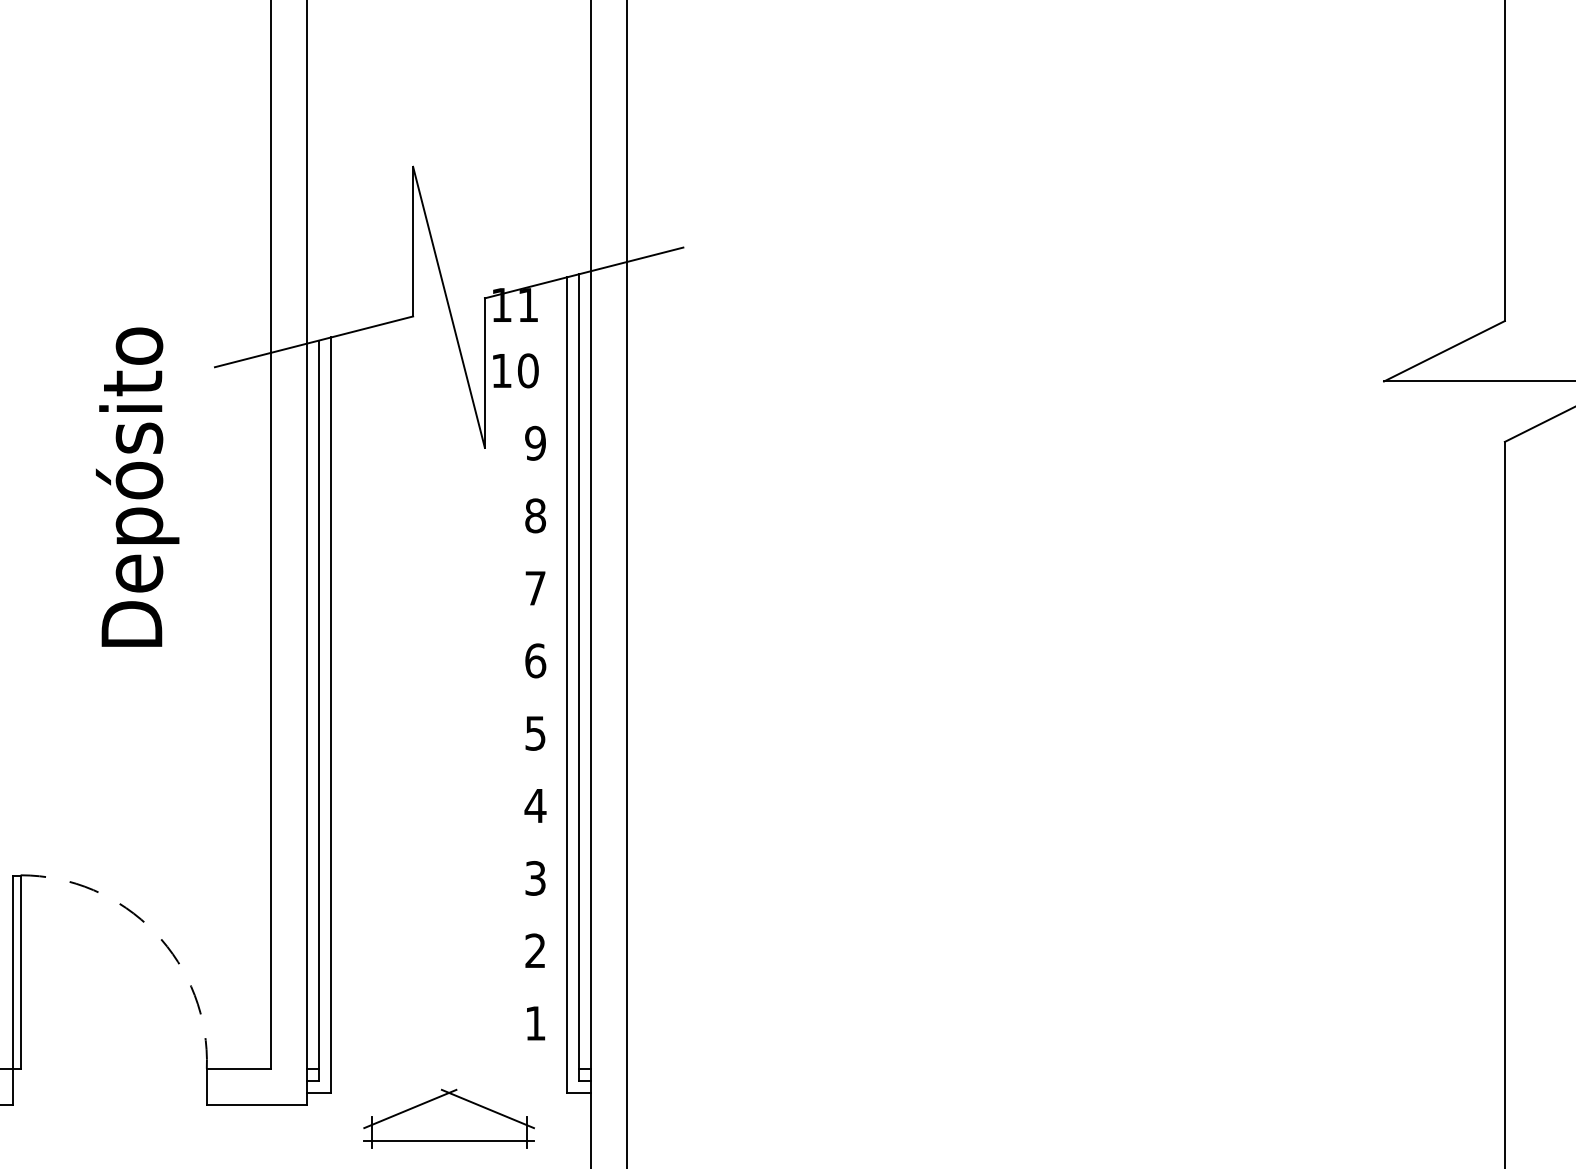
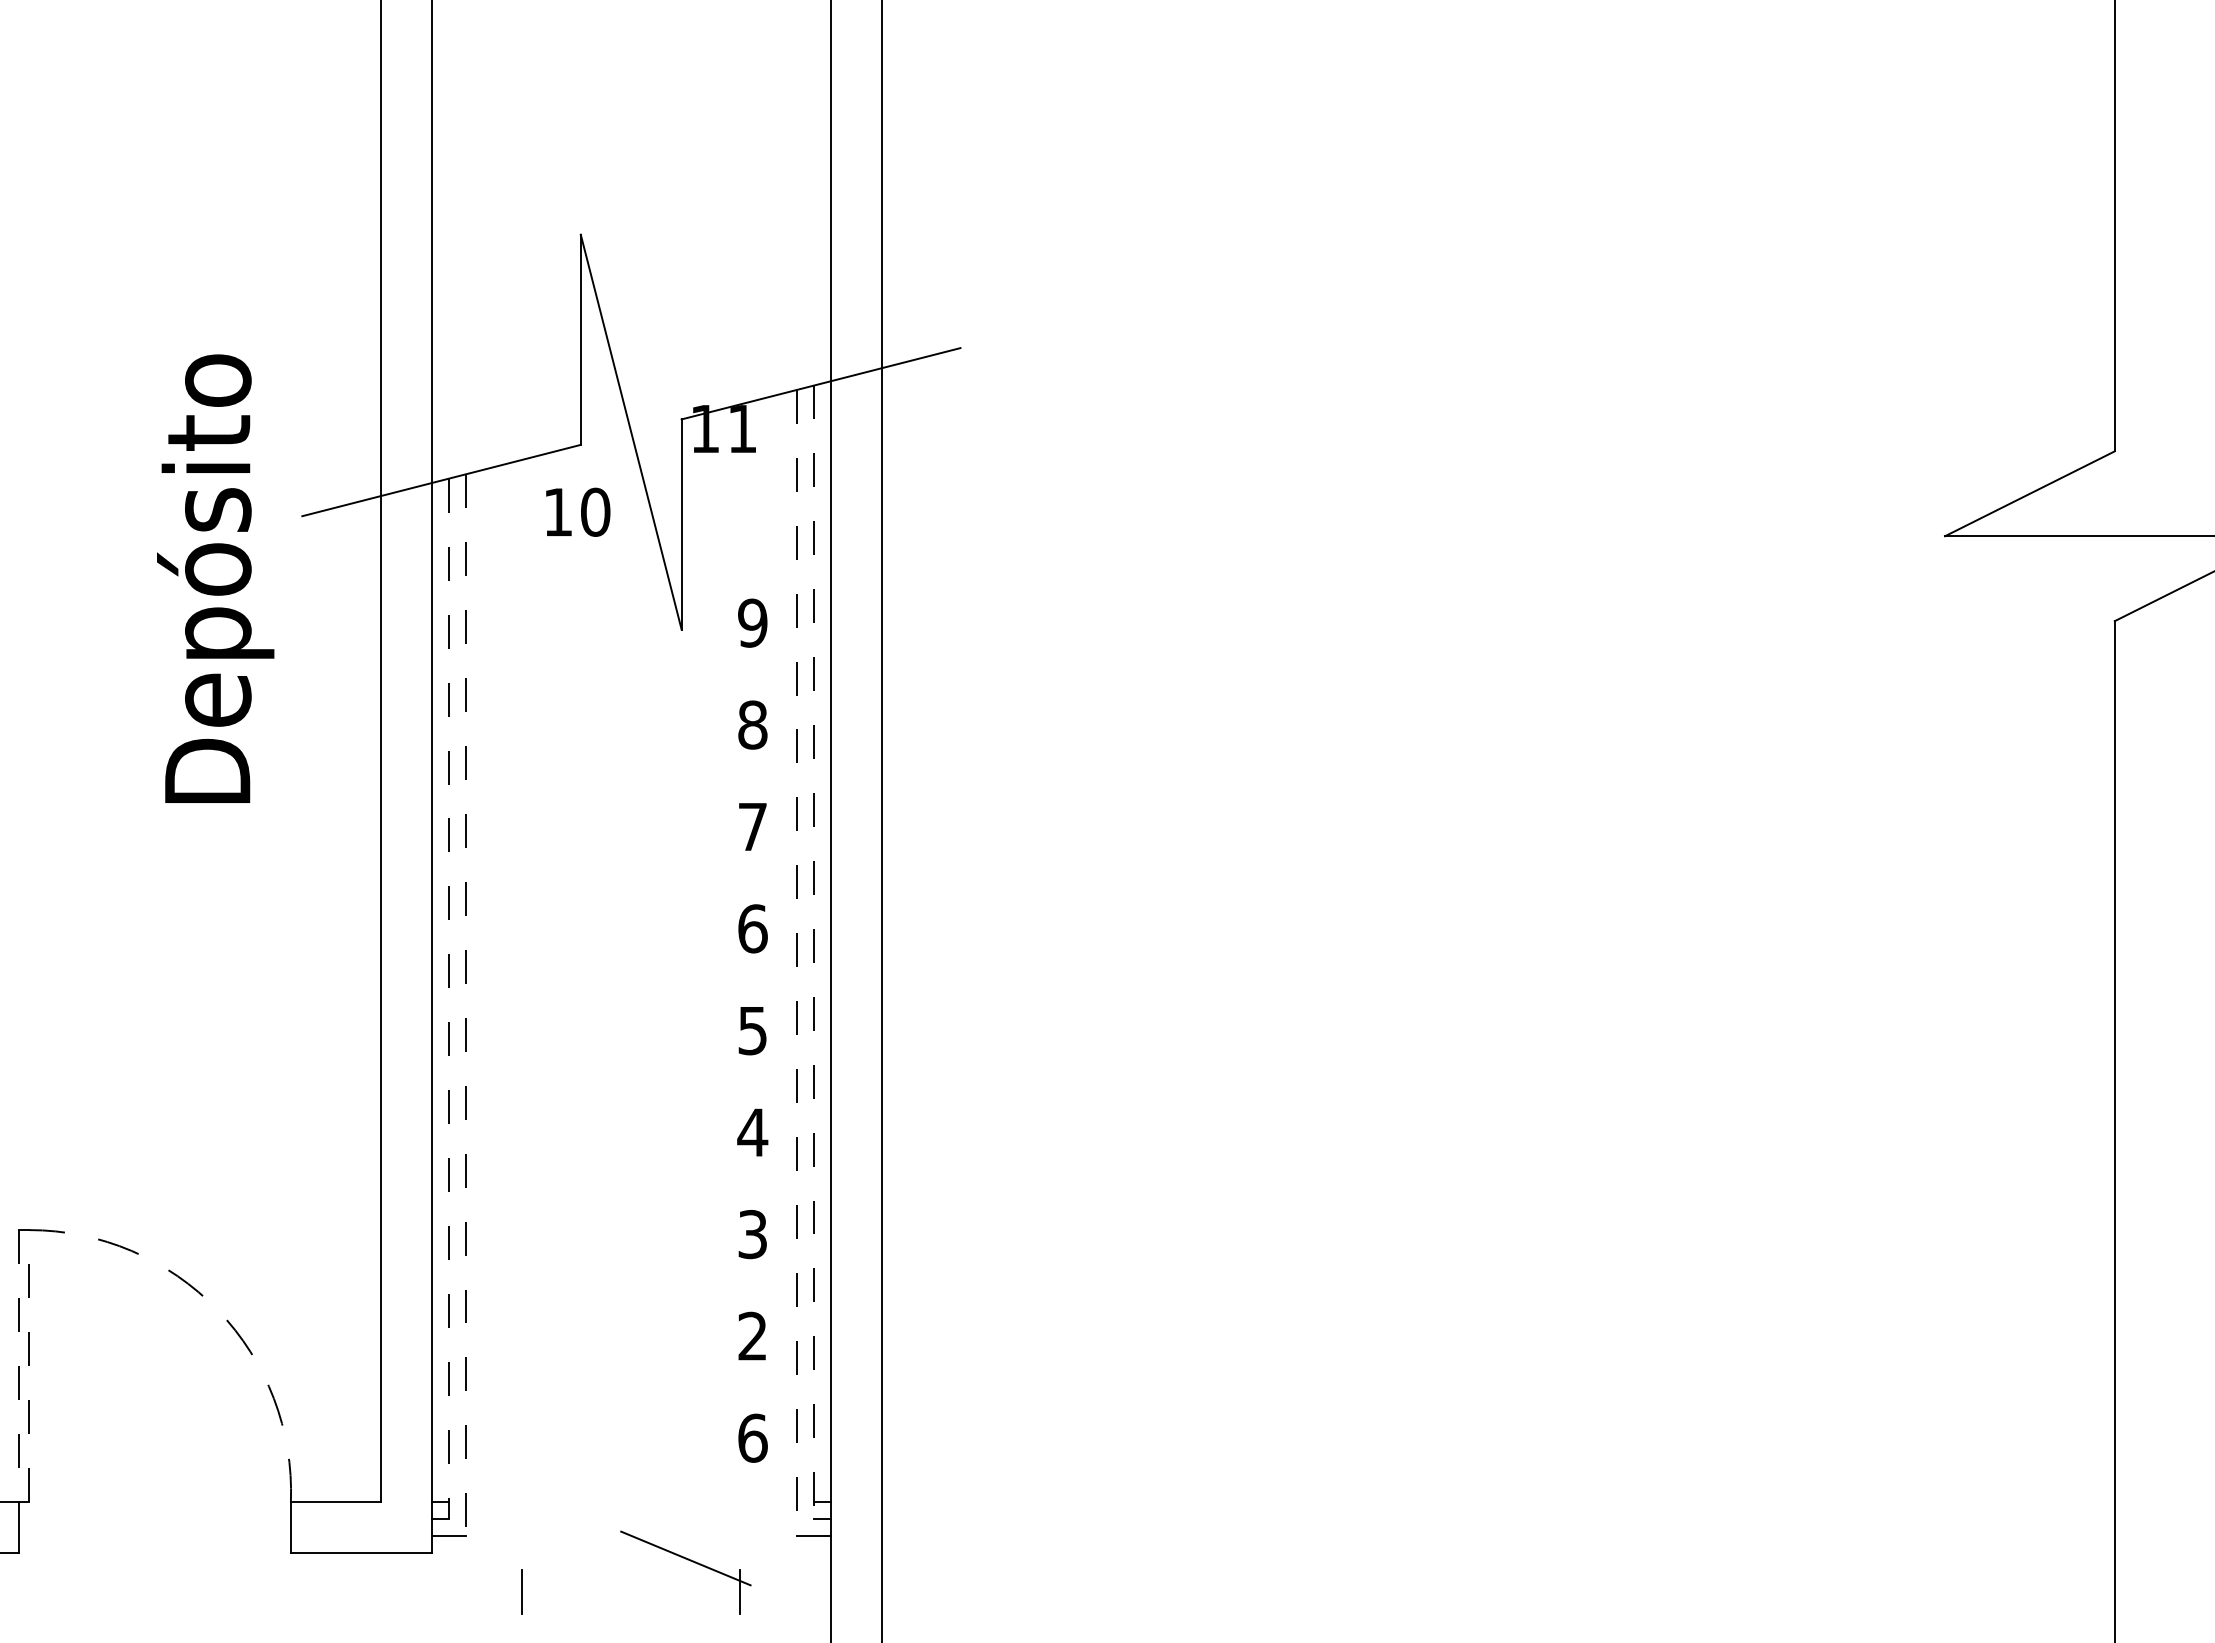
text: (516, 370) -> (578, 511), moved
text: (137, 486) -> (215, 578), moved
line: (578, 677) -> (813, 952), solid -> dashed
line: (566, 685) -> (796, 963), solid -> dashed
line: (318, 711) -> (448, 999), solid -> dashed
line: (331, 715) -> (465, 1005), solid -> dashed
line: (13, 972) -> (19, 1366), solid -> dashed
line: (20, 972) -> (29, 1366), solid -> dashed
text: (535, 1022) -> (752, 1437), 1 -> 6
line: (410, 1109) -> (576, 1558), removed
line: (449, 1140) -> (631, 1602), removed

